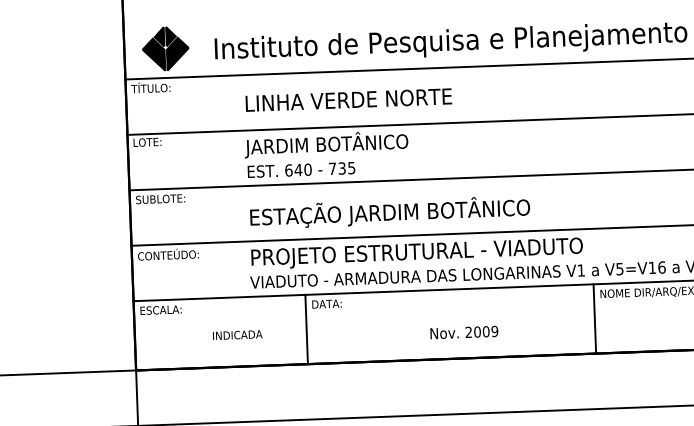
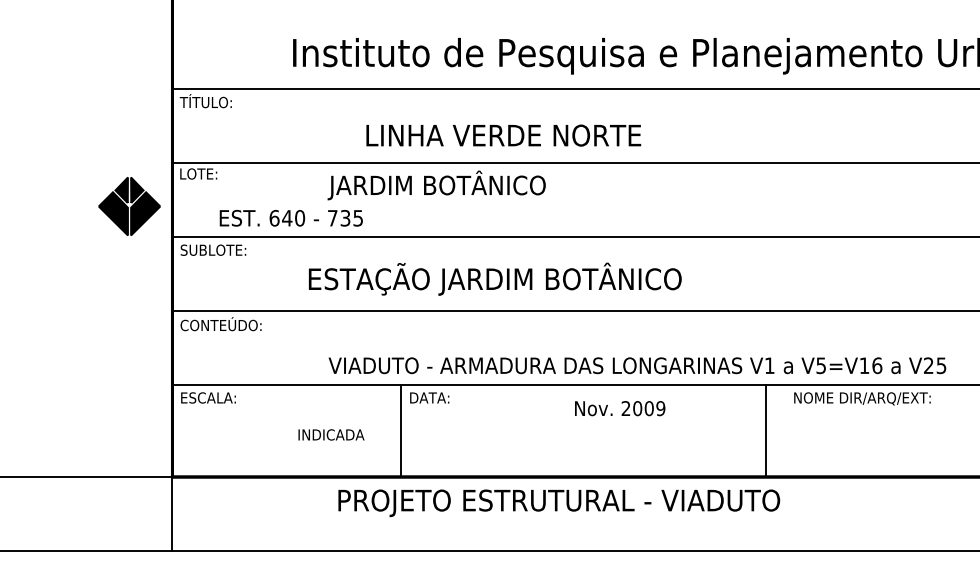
part: (165, 48) -> (129, 206), moved
text: (348, 100) -> (503, 135), moved
text: (300, 170) -> (290, 218), moved
text: (390, 211) -> (495, 278), moved
text: (417, 253) -> (559, 503), moved
line: (594, 318) -> (766, 430), moved
text: (464, 332) -> (620, 408), moved
text: (237, 334) -> (331, 434), moved

